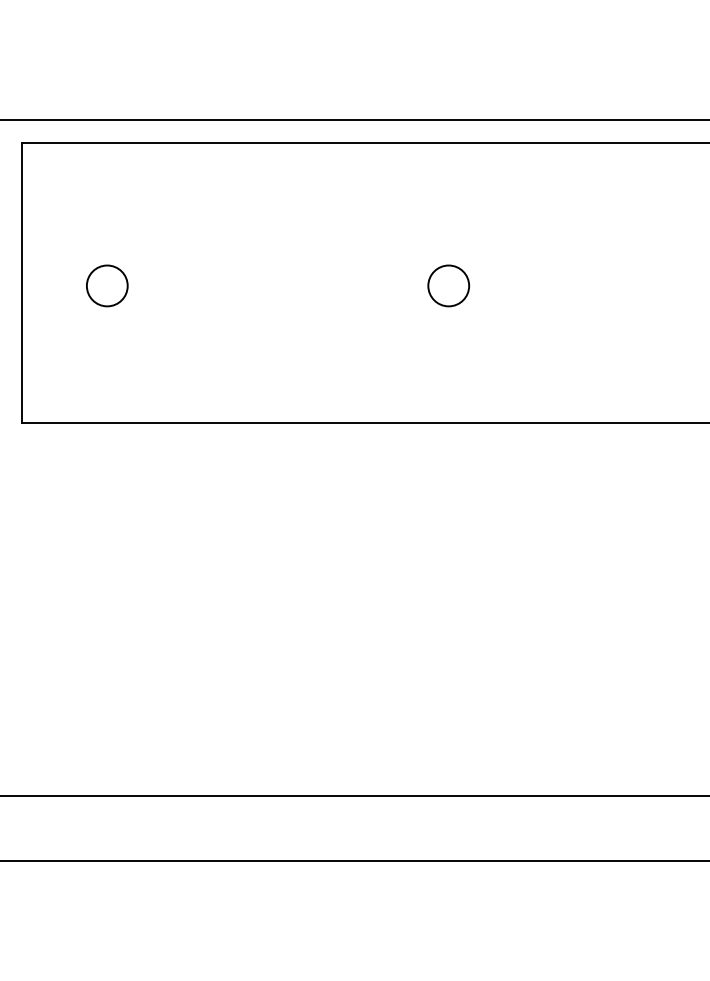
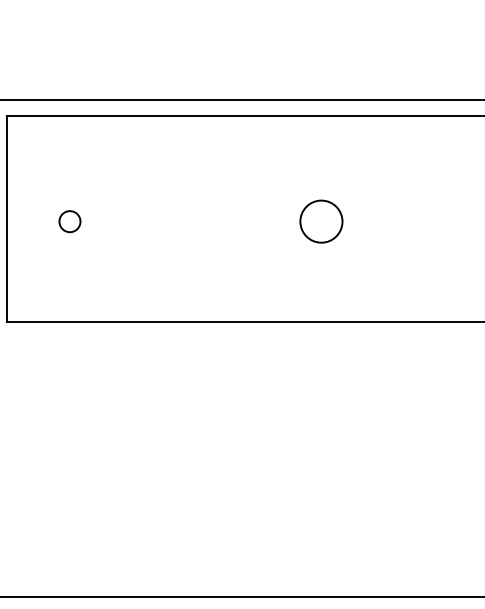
circle: (107, 285) -> (70, 221), size x0.7
circle: (448, 285) -> (321, 221), size x1.4

